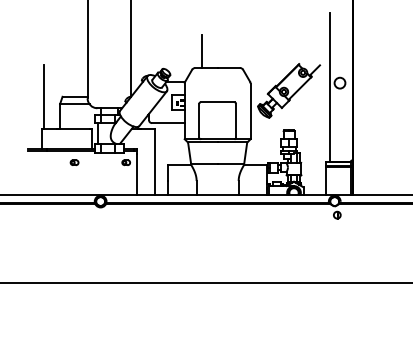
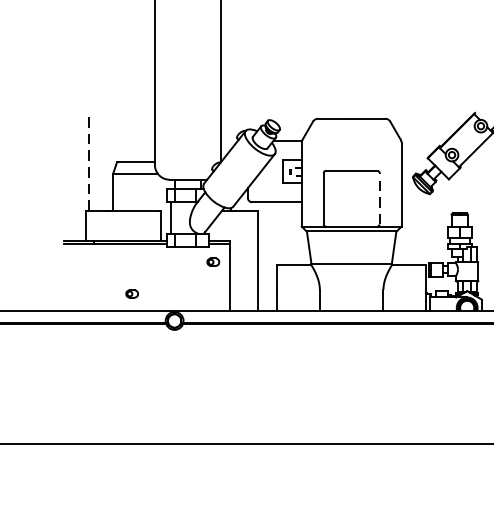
line: (201, 50) -> (327, 92), removed
line: (44, 96) -> (89, 162), solid -> dashed
line: (236, 120) -> (380, 198), solid -> dashed
part: (74, 162) -> (132, 293), moved

